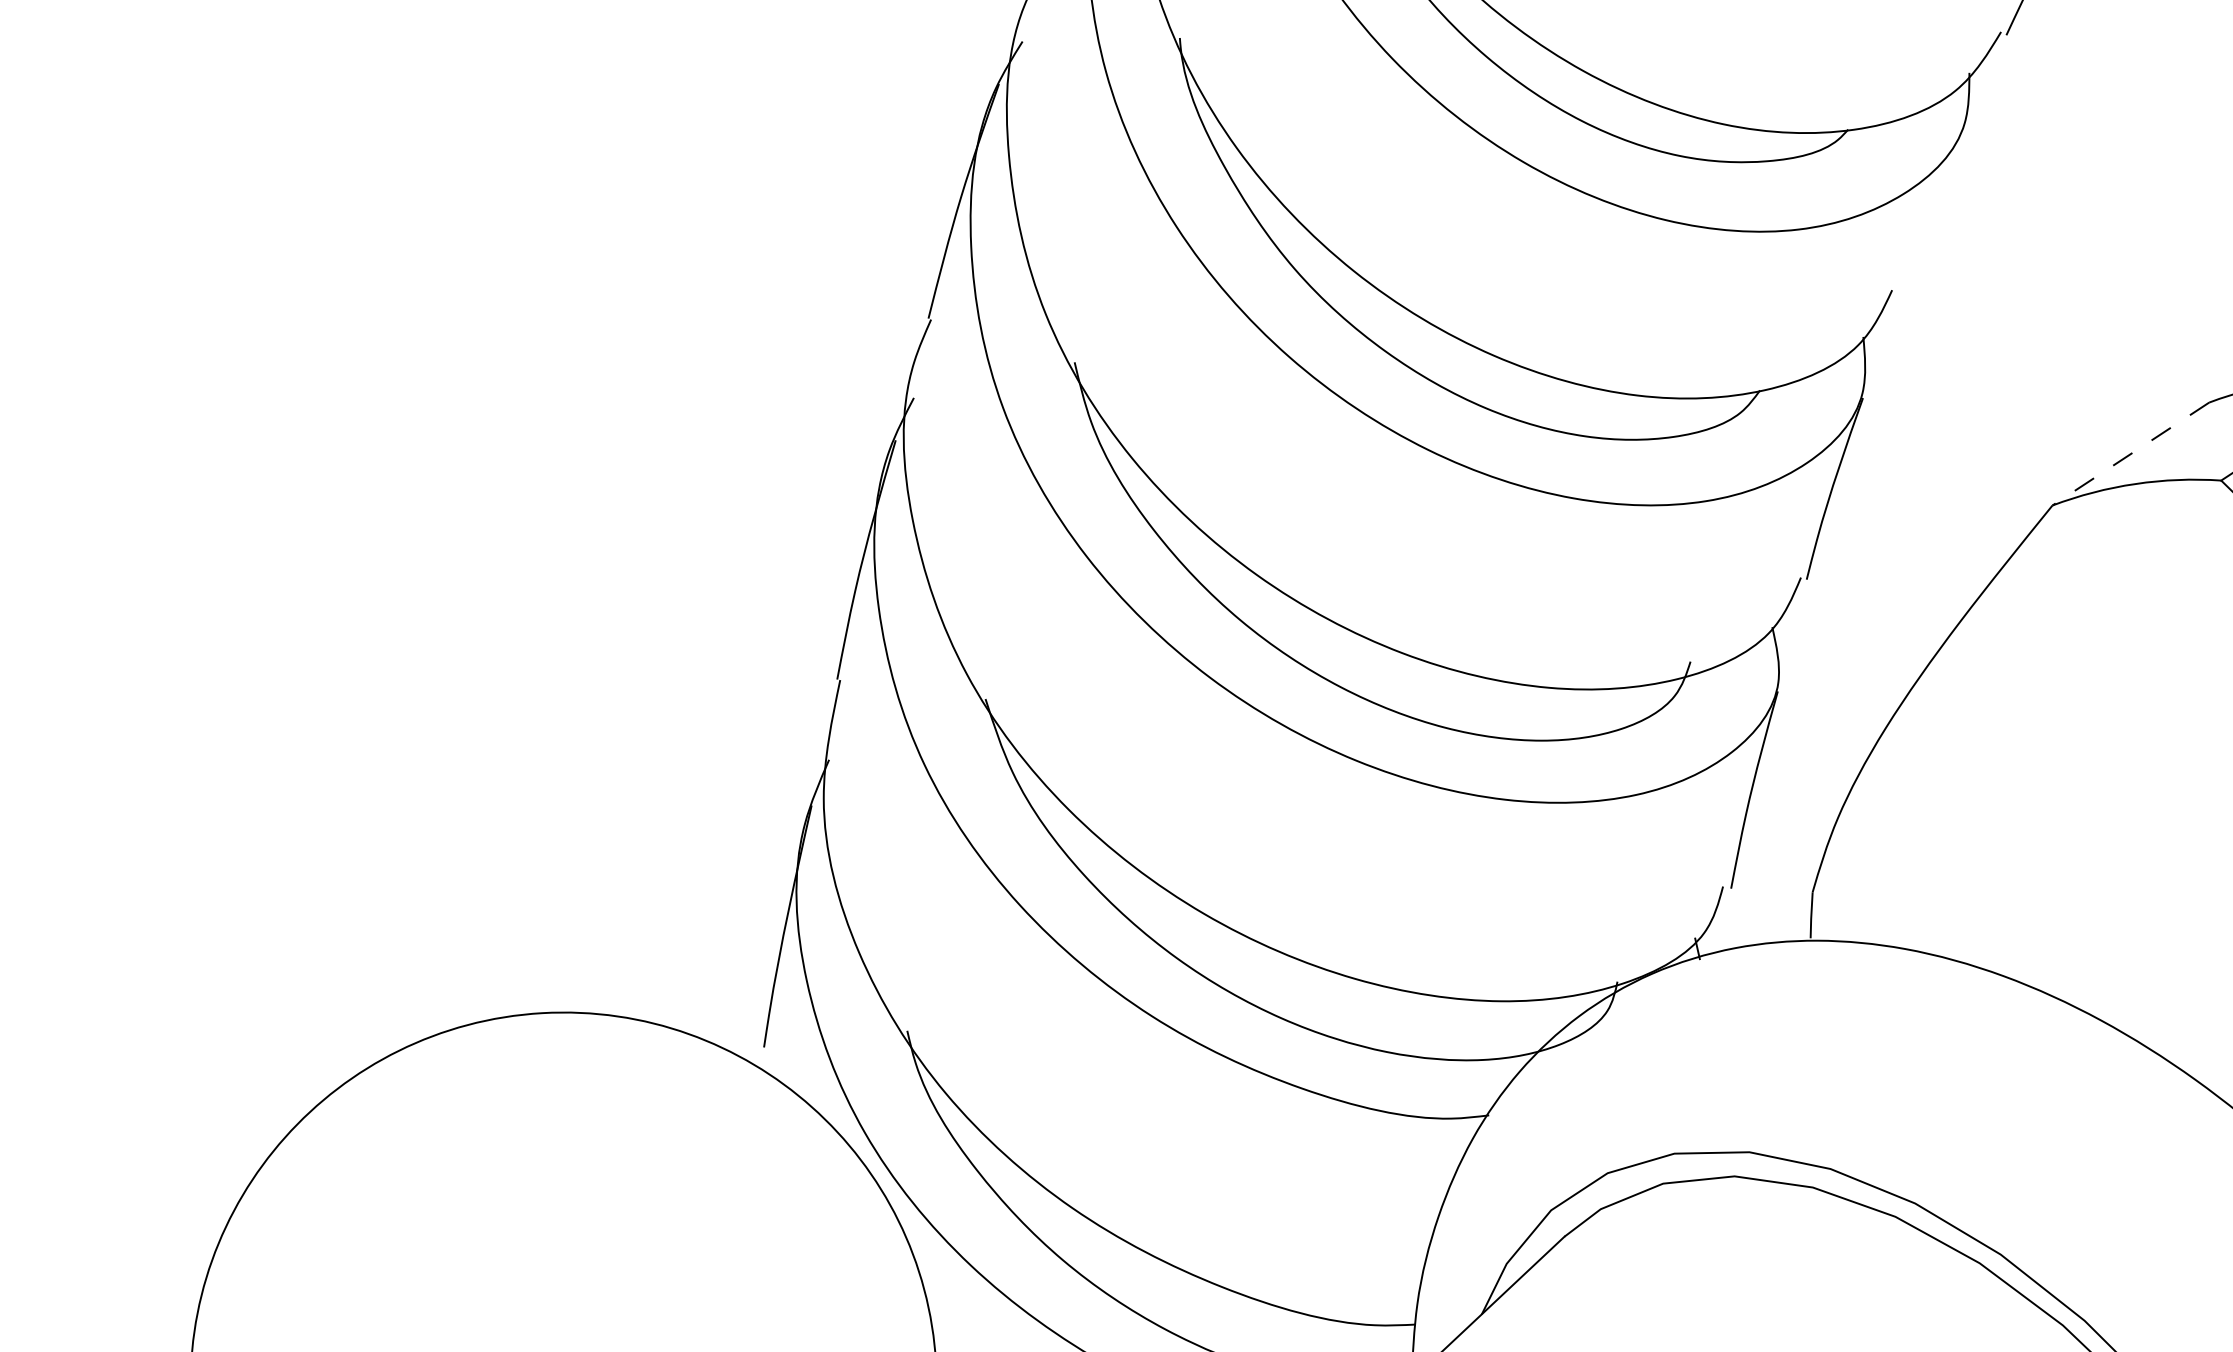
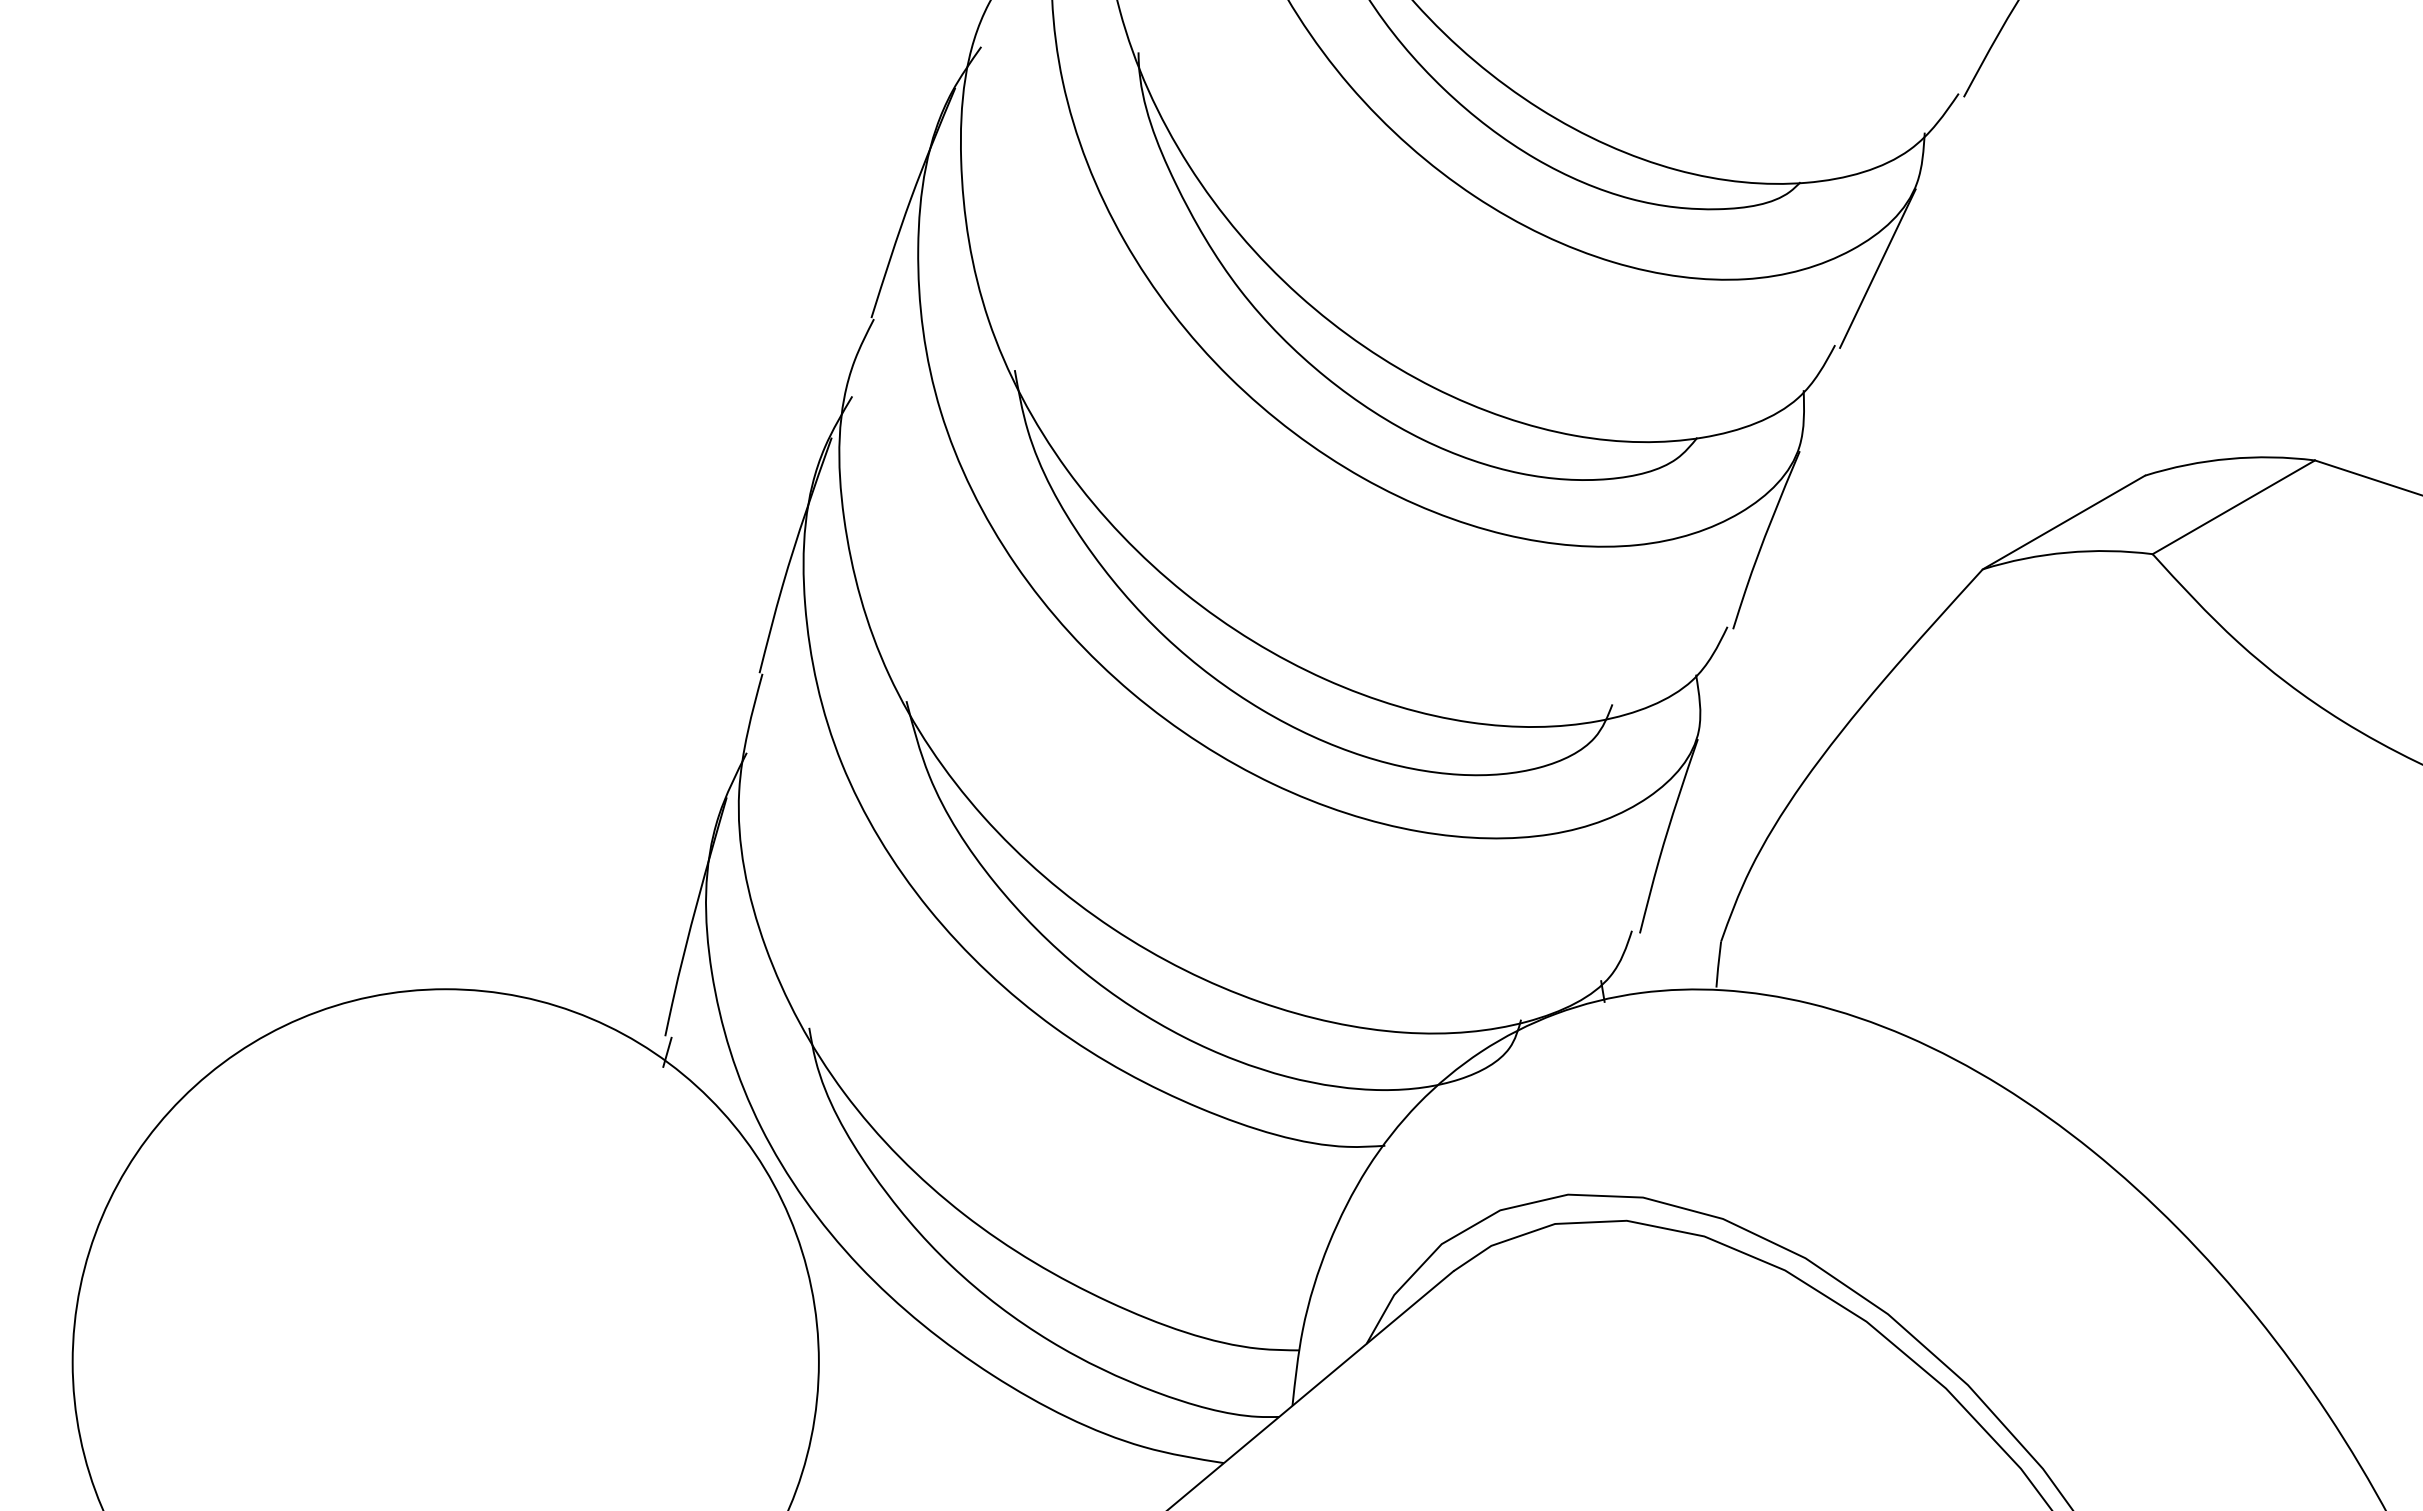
line: (1930, 211) -> (1877, 268), added
line: (2130, 454) -> (2063, 522), dashed -> solid
line: (767, 1062) -> (667, 1051), added

